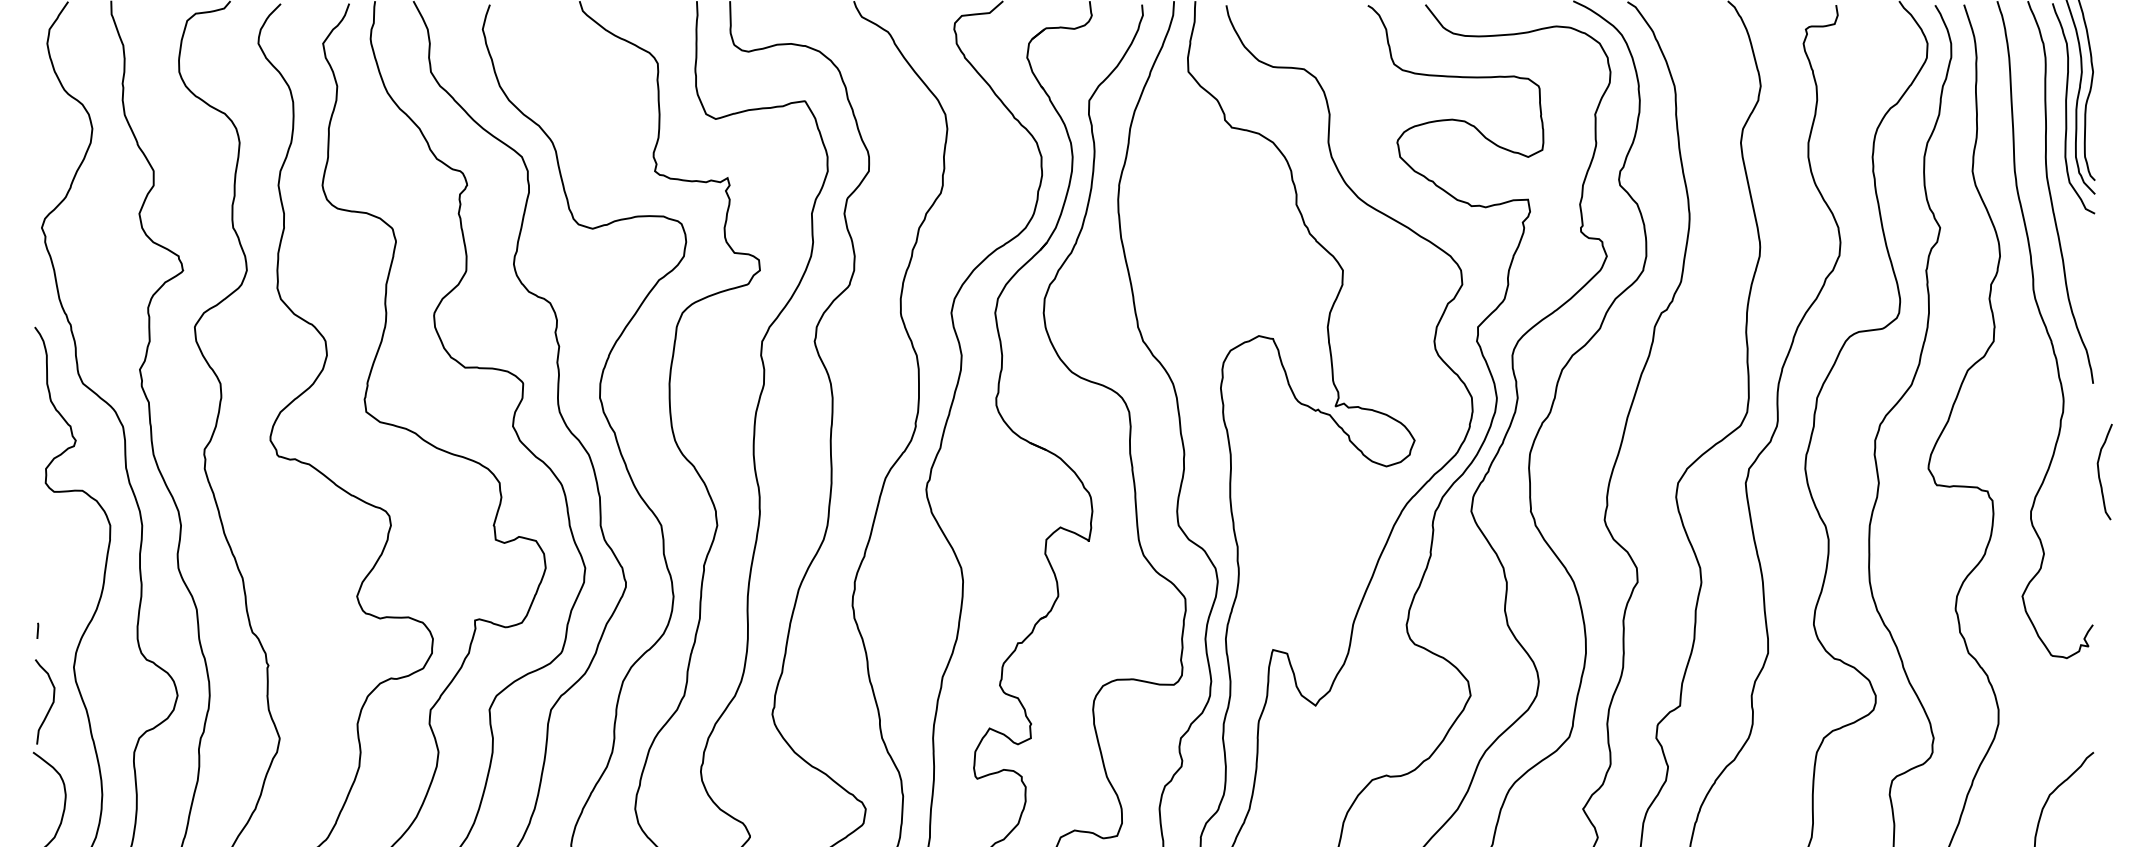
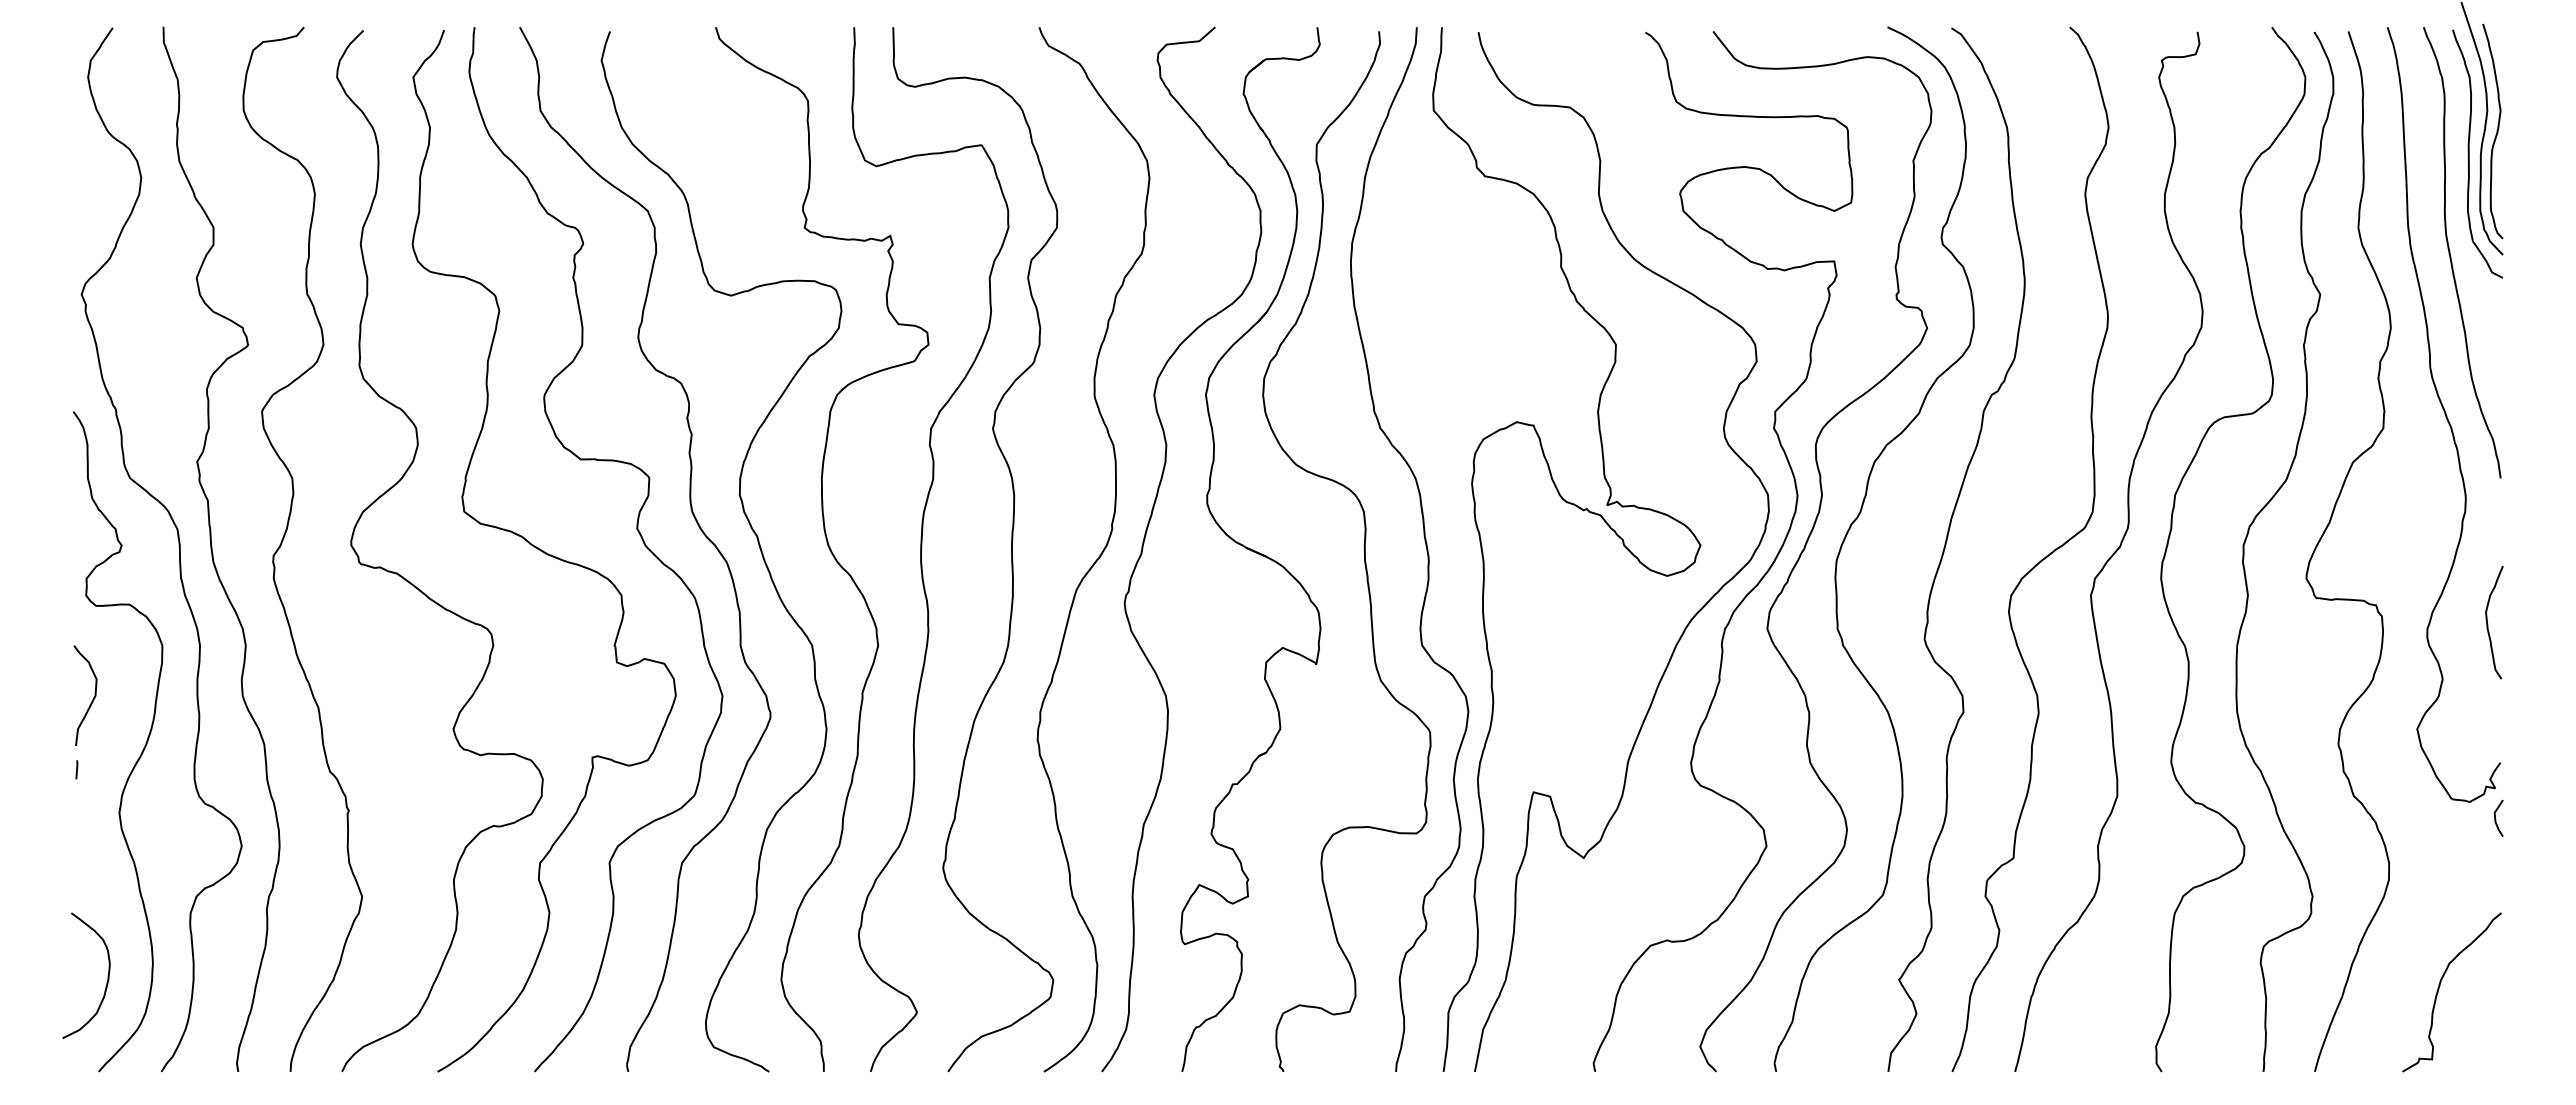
curve: (2099, 473) -> (2488, 624), moved
line: (2089, 672) -> (2496, 818), added
curve: (51, 705) -> (92, 699), moved

